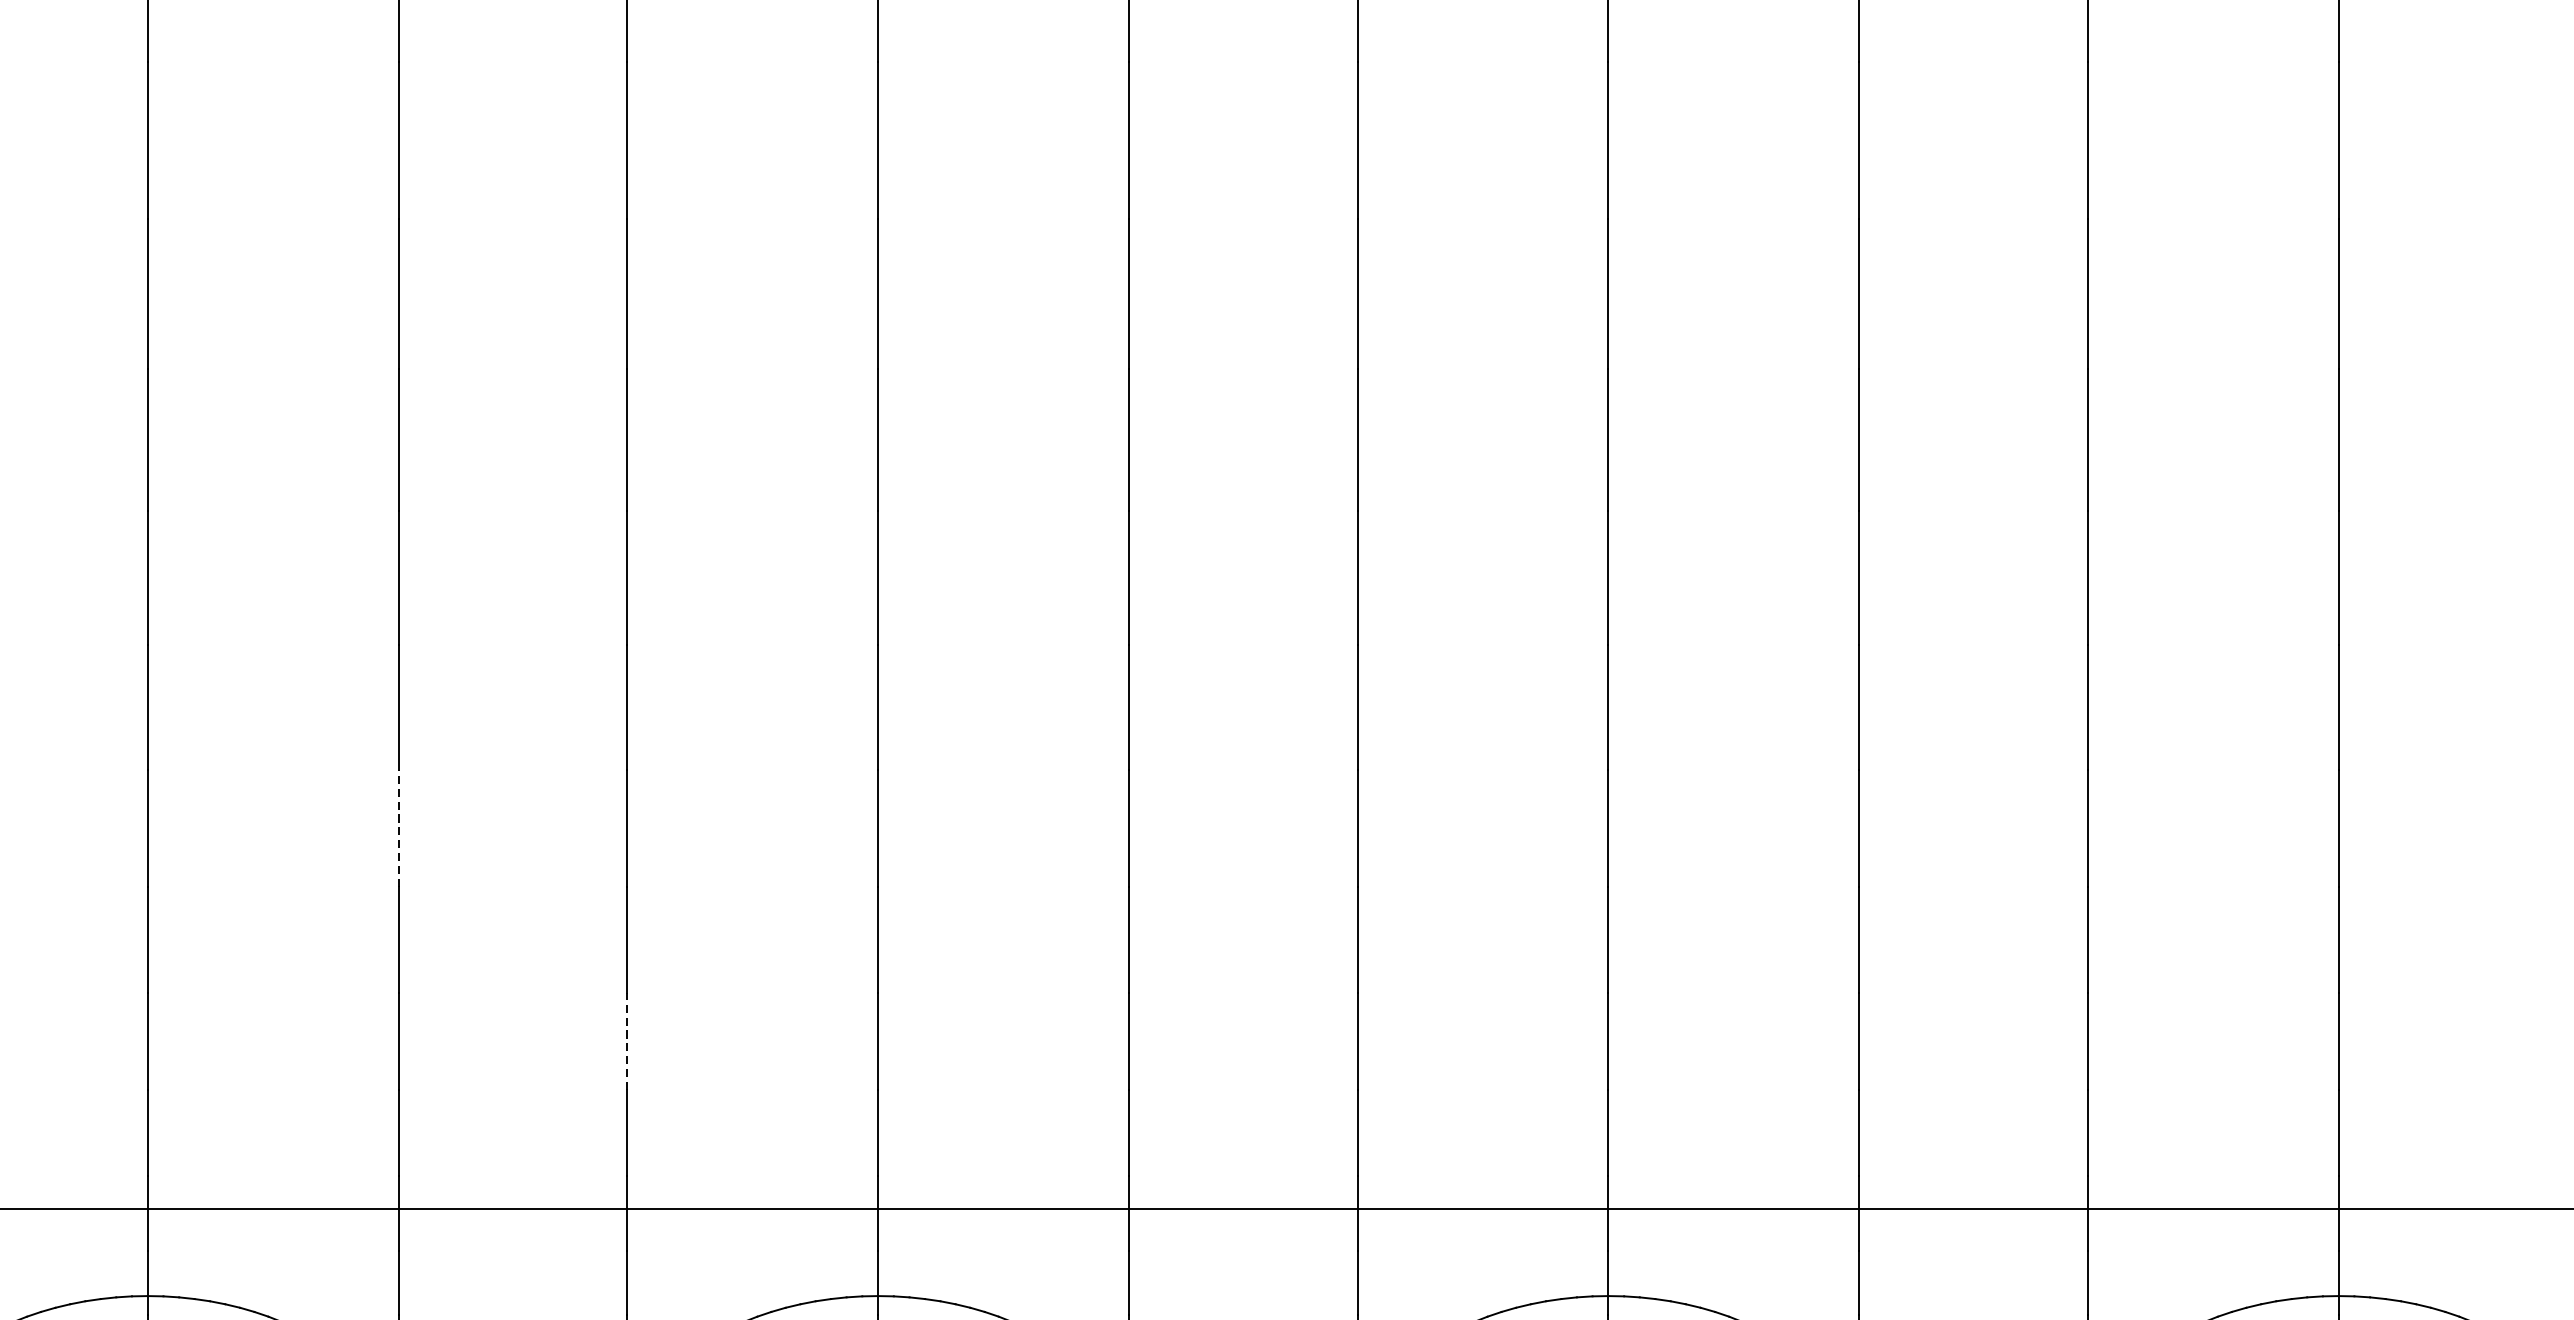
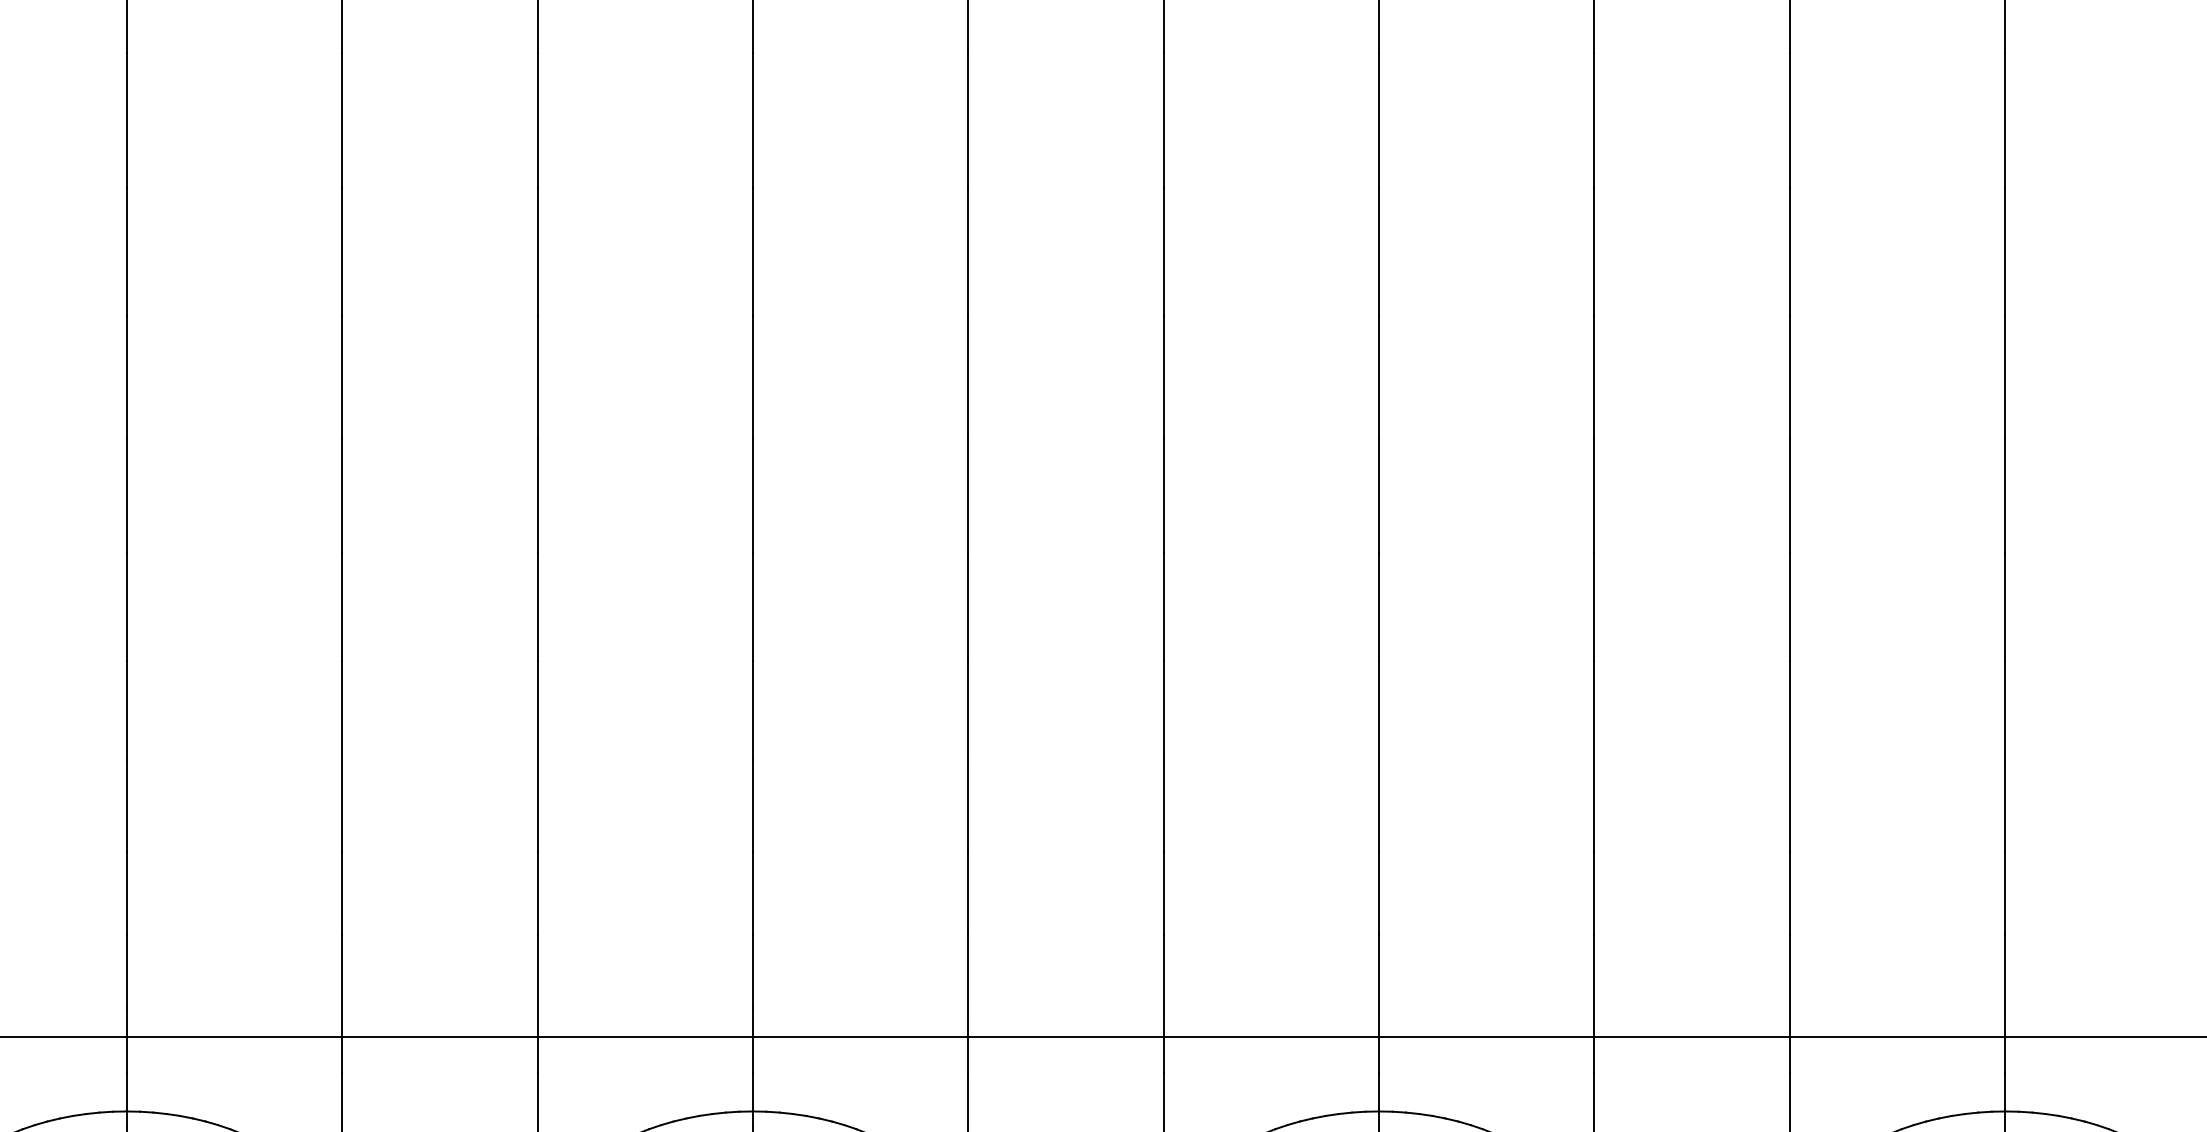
line: (398, 828) -> (341, 710), dashed -> solid
line: (626, 1040) -> (537, 892), dashed -> solid

